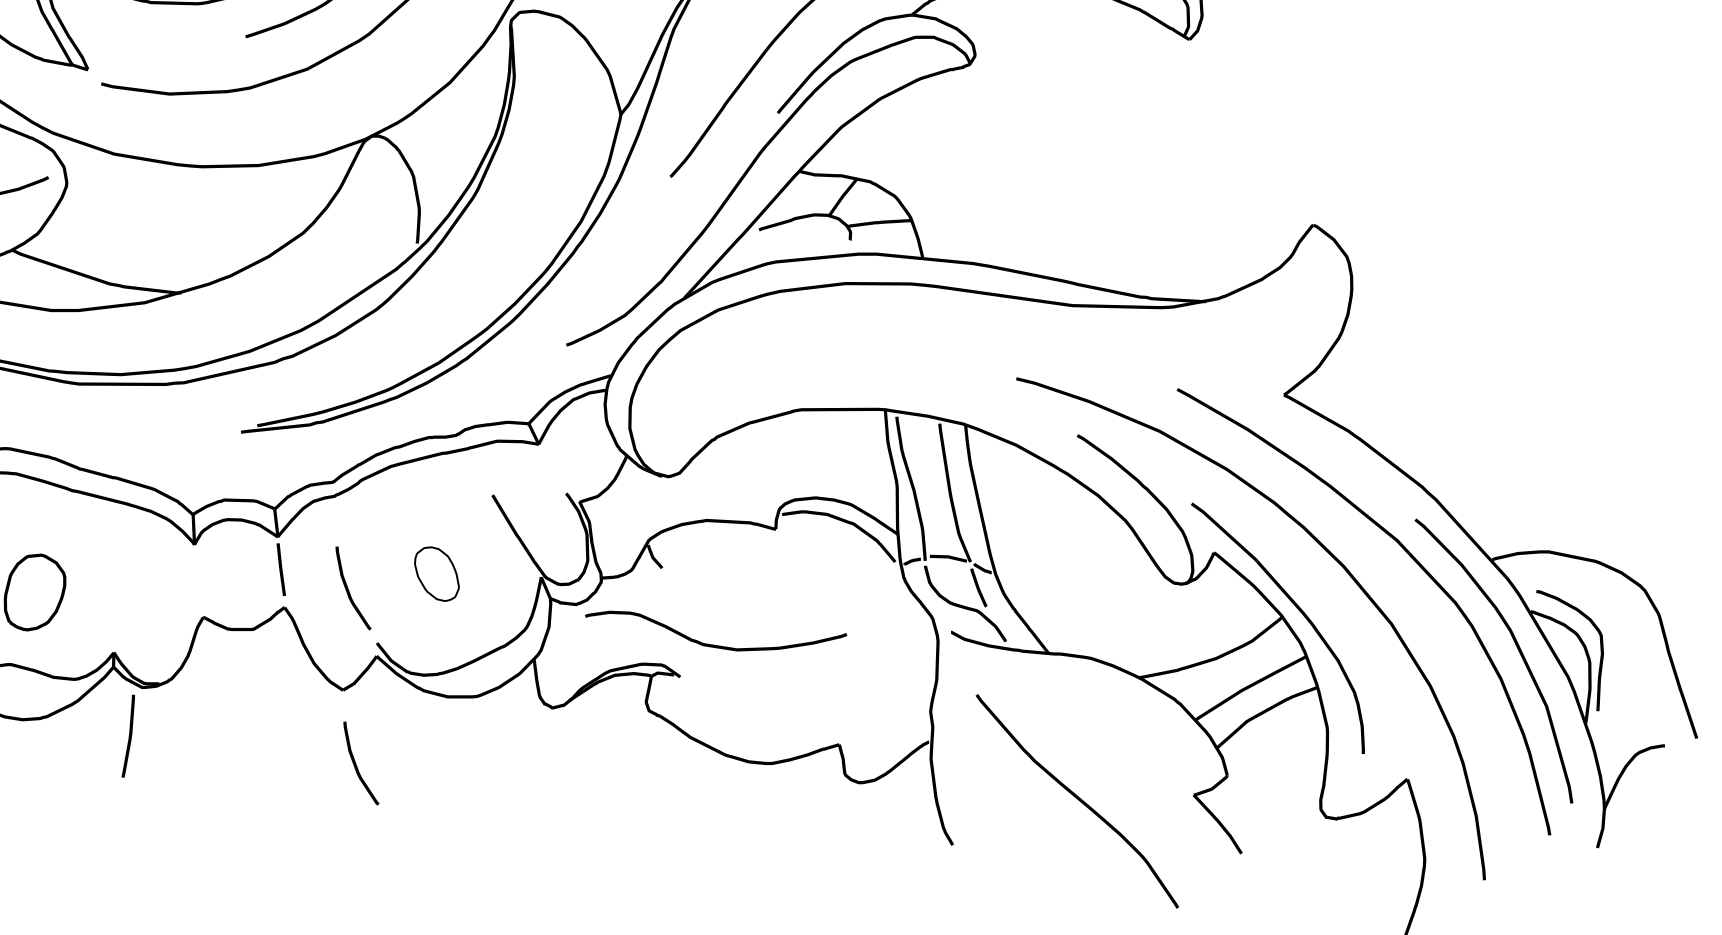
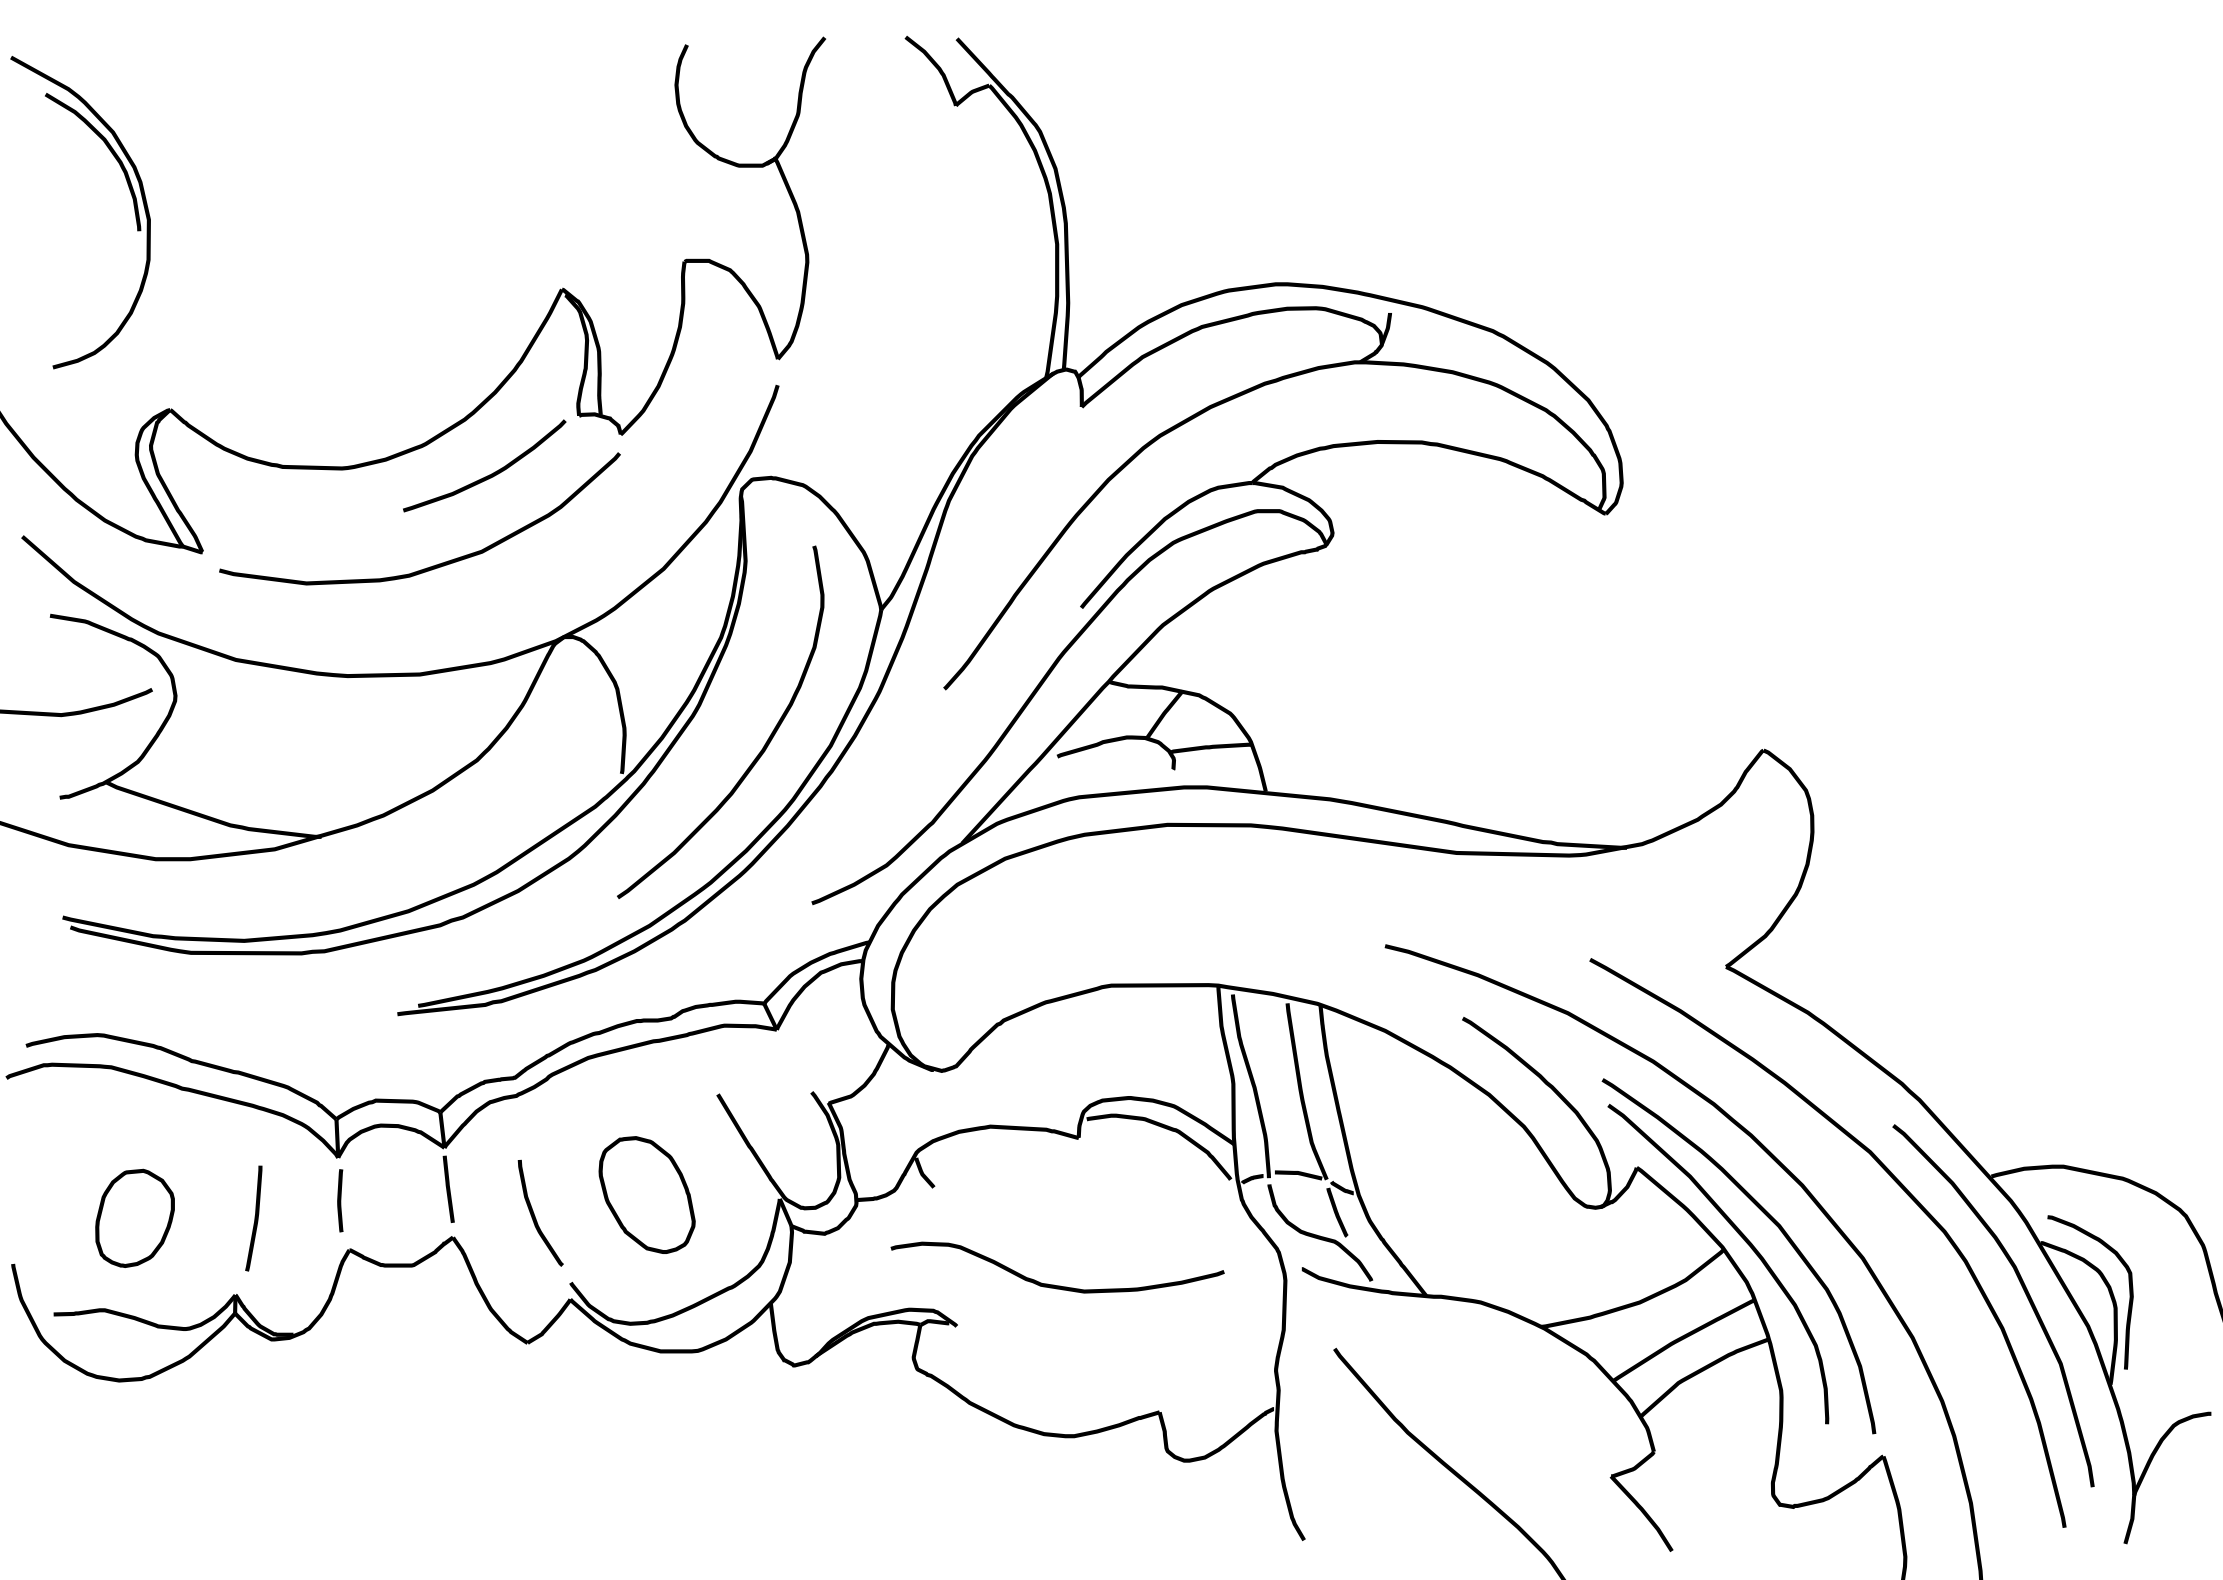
curve: (527, 222) -> (762, 747), added
part: (436, 573) -> (646, 1194), size x1.67
curve: (196, 578) -> (340, 1200), added
curve: (1320, 595) -> (1772, 1222), added
curve: (713, 644) -> (1054, 1284), moved
curve: (128, 736) -> (254, 1218), moved
curve: (356, 763) -> (544, 1436), removed

